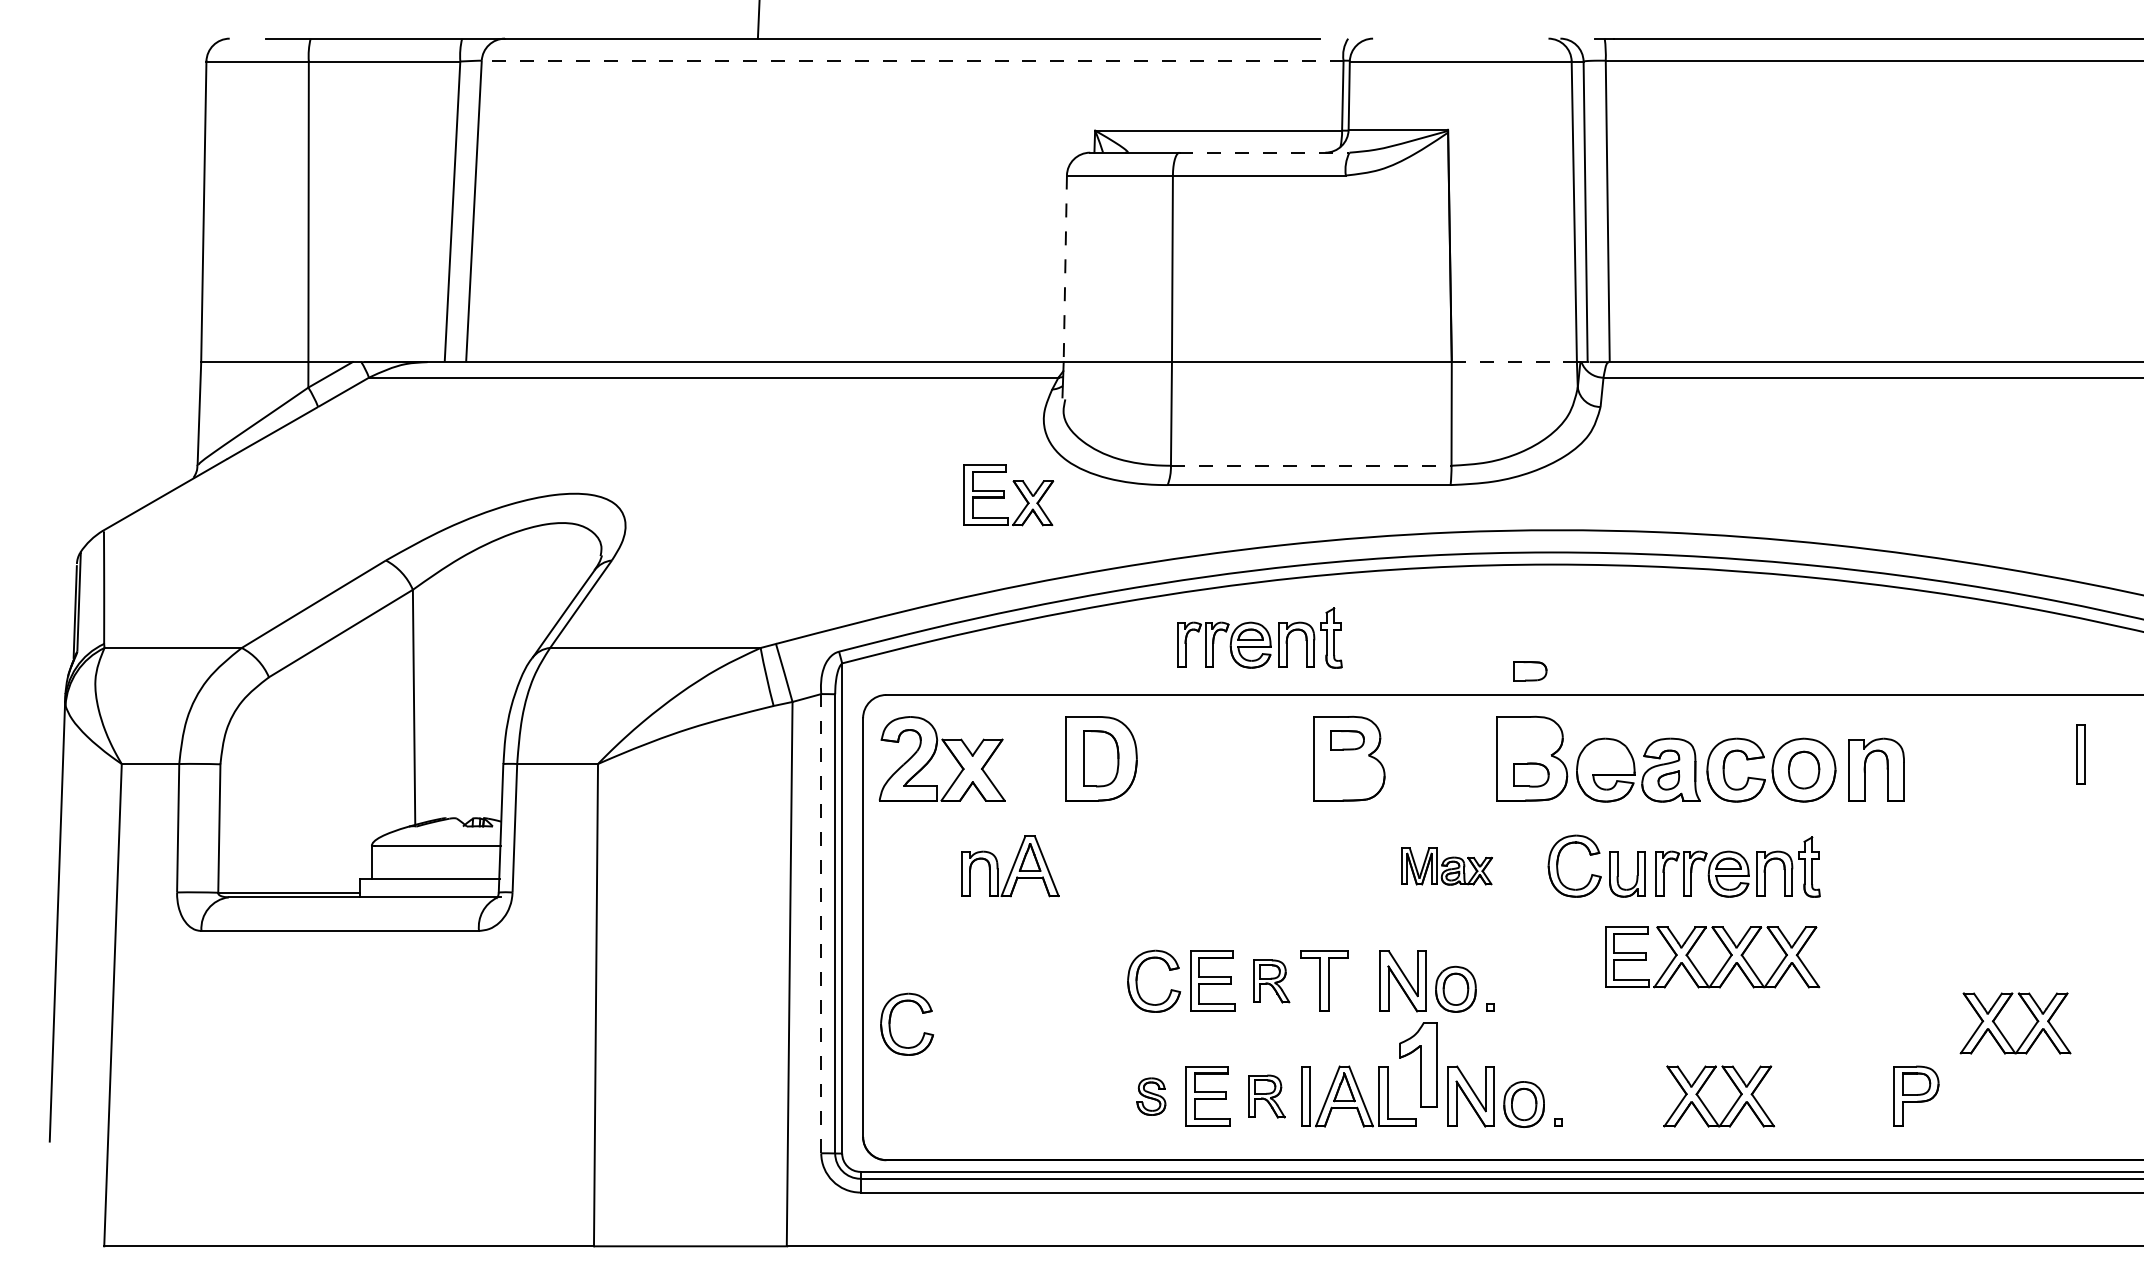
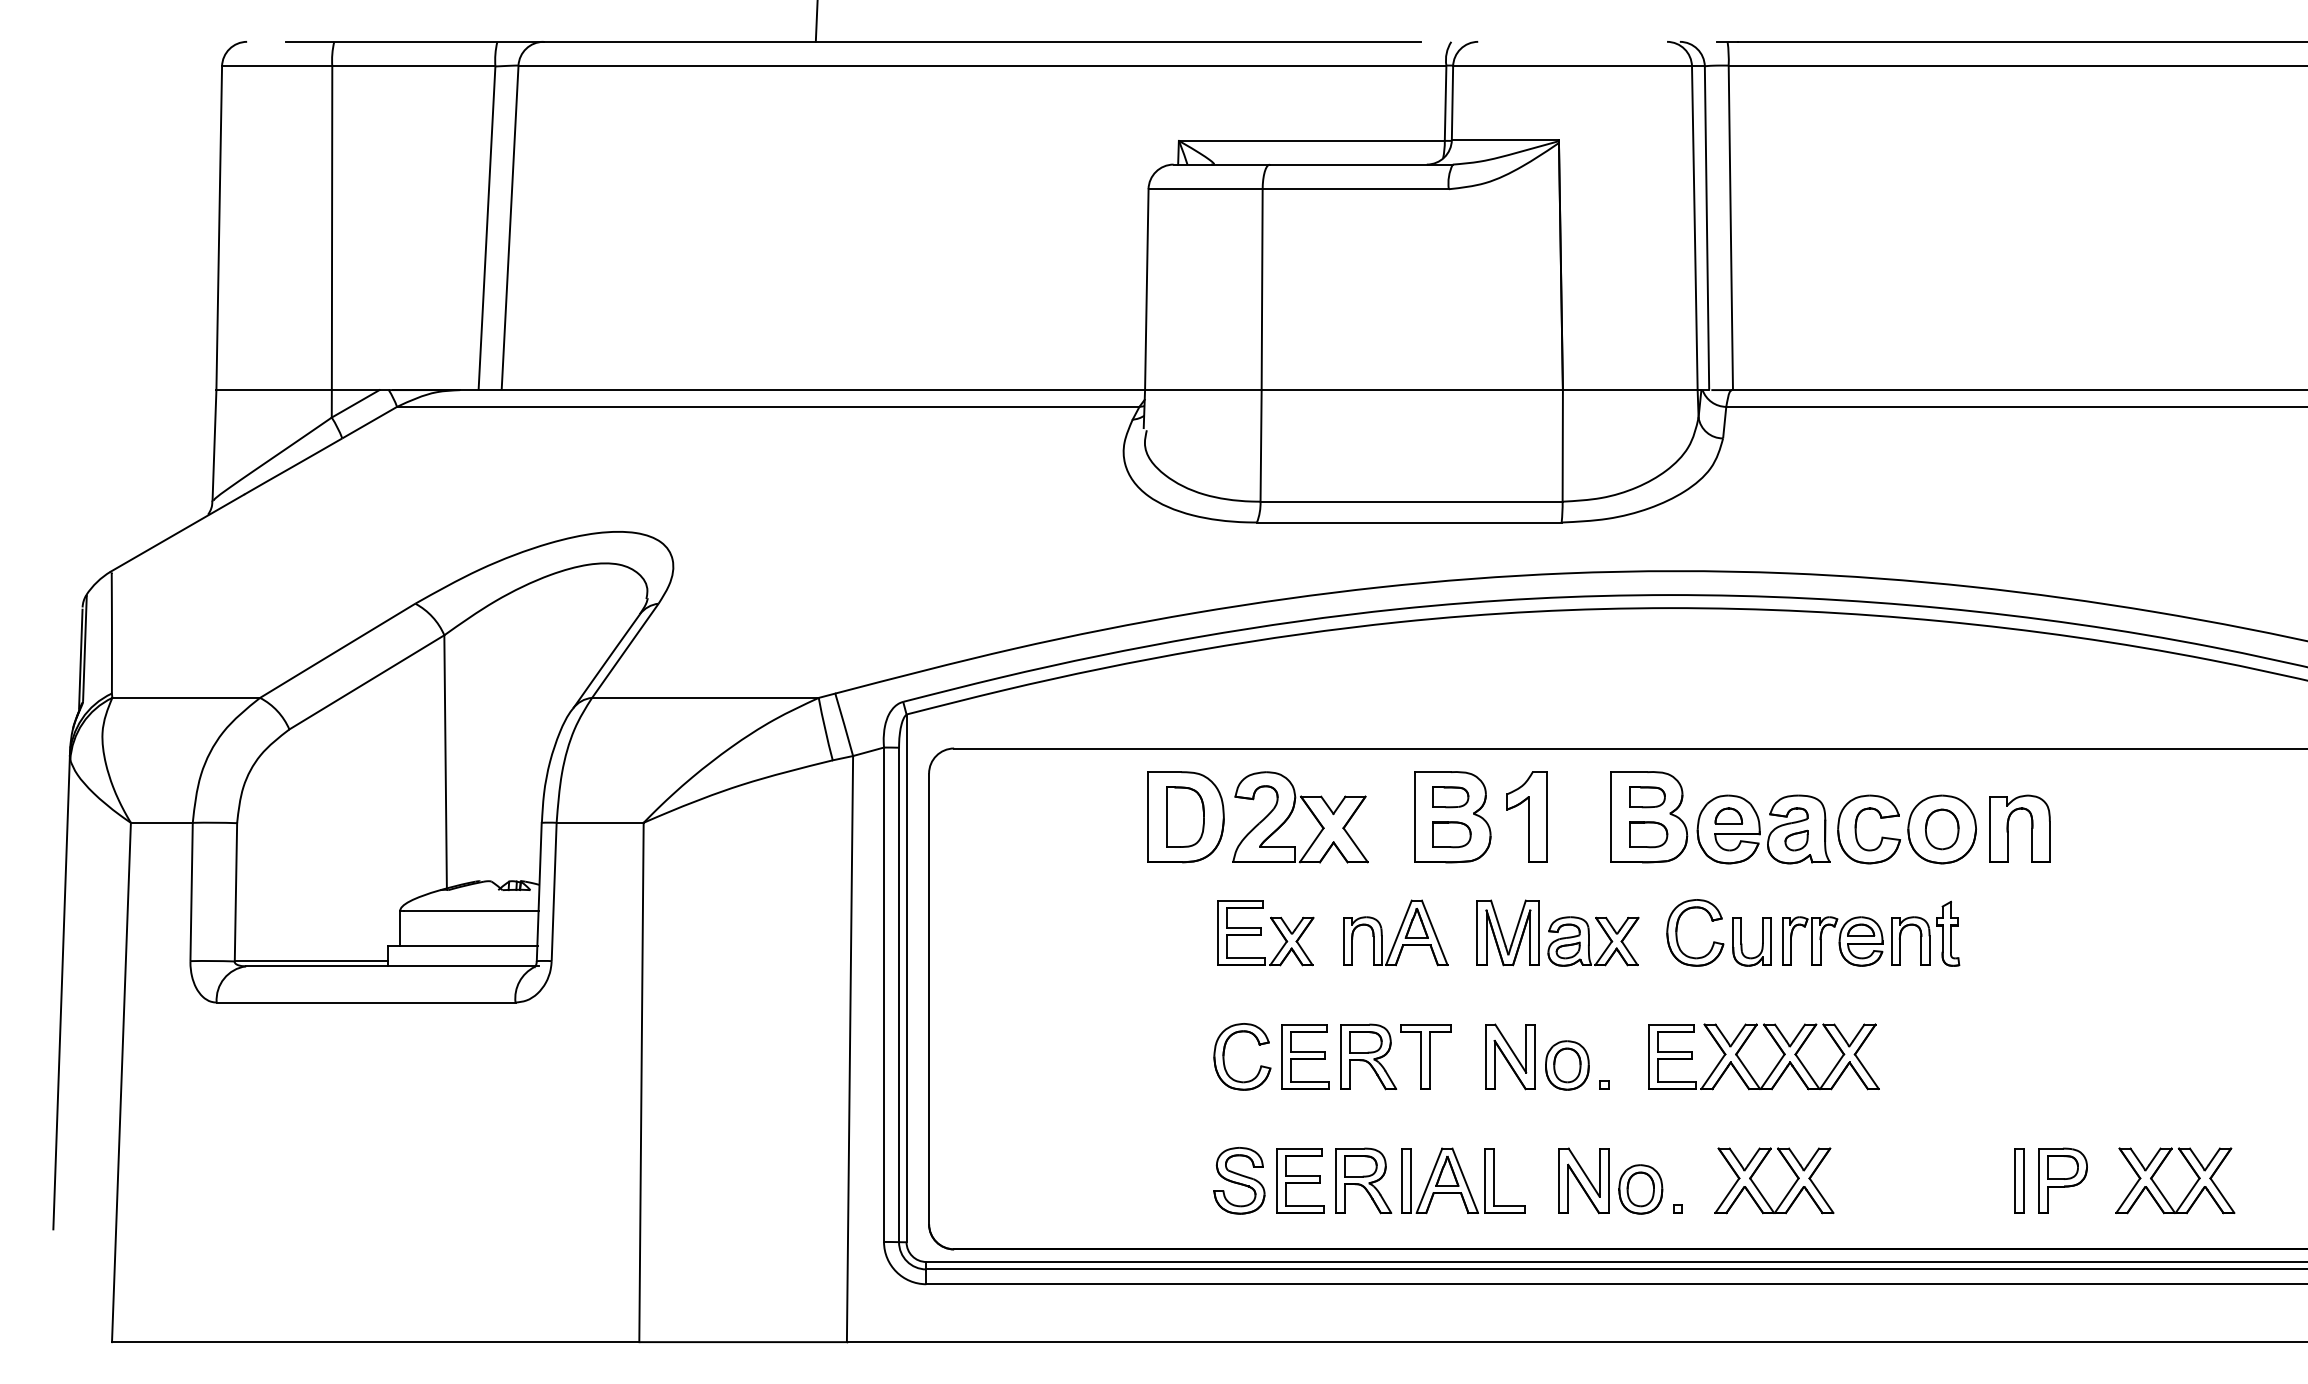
line: (912, 60) -> (982, 65), dashed -> solid
line: (1264, 152) -> (1361, 164), dashed -> solid
line: (1065, 269) -> (1147, 290), dashed -> solid
line: (1514, 362) -> (1630, 390), dashed -> solid
line: (1311, 465) -> (1411, 501), dashed -> solid
part: (1008, 495) -> (1265, 933), moved
part: (1259, 637) -> (1355, 686), removed
part: (1530, 671) -> (1647, 797), moved
part: (2080, 754) -> (2019, 1180), moved
part: (934, 755) -> (1292, 813), moved
part: (1605, 757) -> (1728, 815), added
part: (1348, 774) -> (1451, 834), added
part: (1010, 866) -> (1395, 933), moved
part: (1446, 866) -> (1557, 933), size x1.67
line: (821, 923) -> (884, 994), dashed -> solid
part: (1724, 963) -> (1776, 1063), moved
part: (1271, 981) -> (1368, 1057), size x1.43
part: (890, 1023) -> (958, 1102), removed
part: (2001, 1031) -> (2160, 1189), moved
part: (1418, 1064) -> (1527, 816), moved
part: (1151, 1096) -> (1239, 1180), size x1.67
part: (1266, 1096) -> (1363, 1180), size x1.43
part: (1732, 1105) -> (1788, 1190), moved

